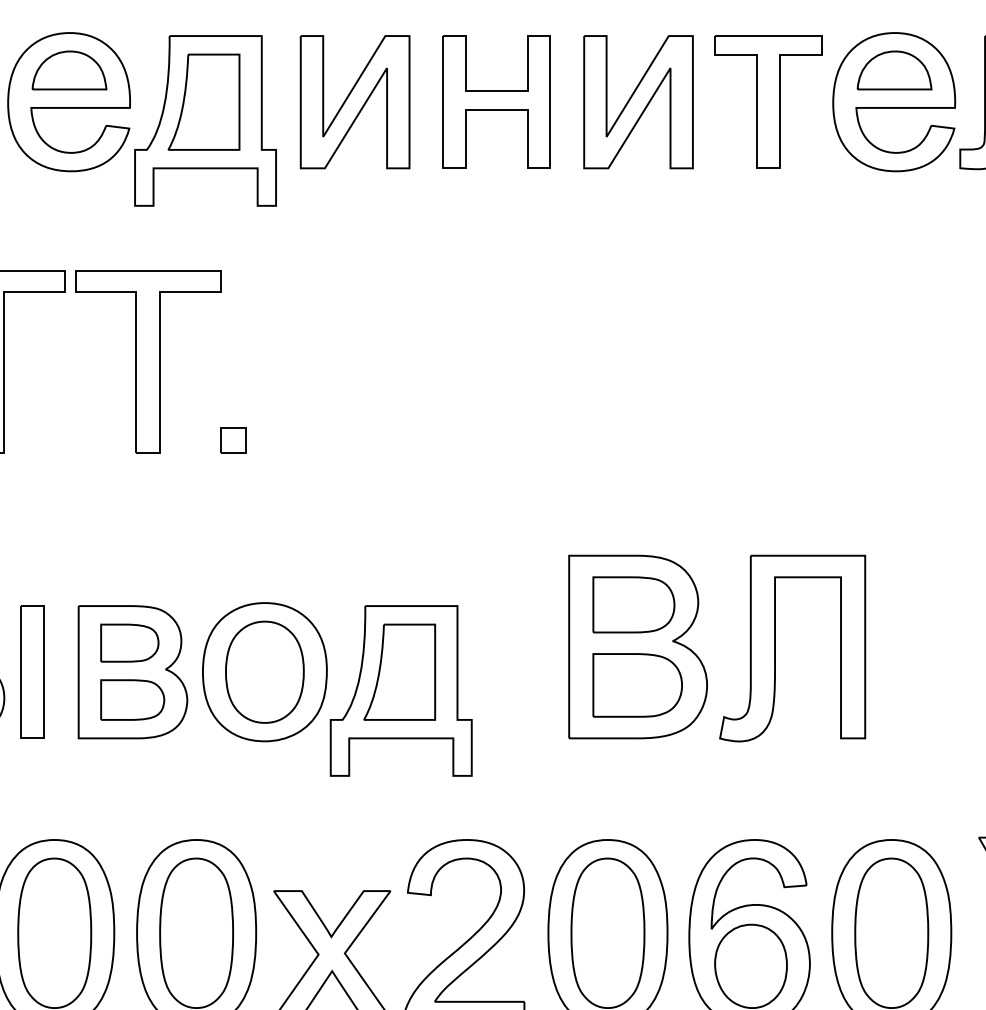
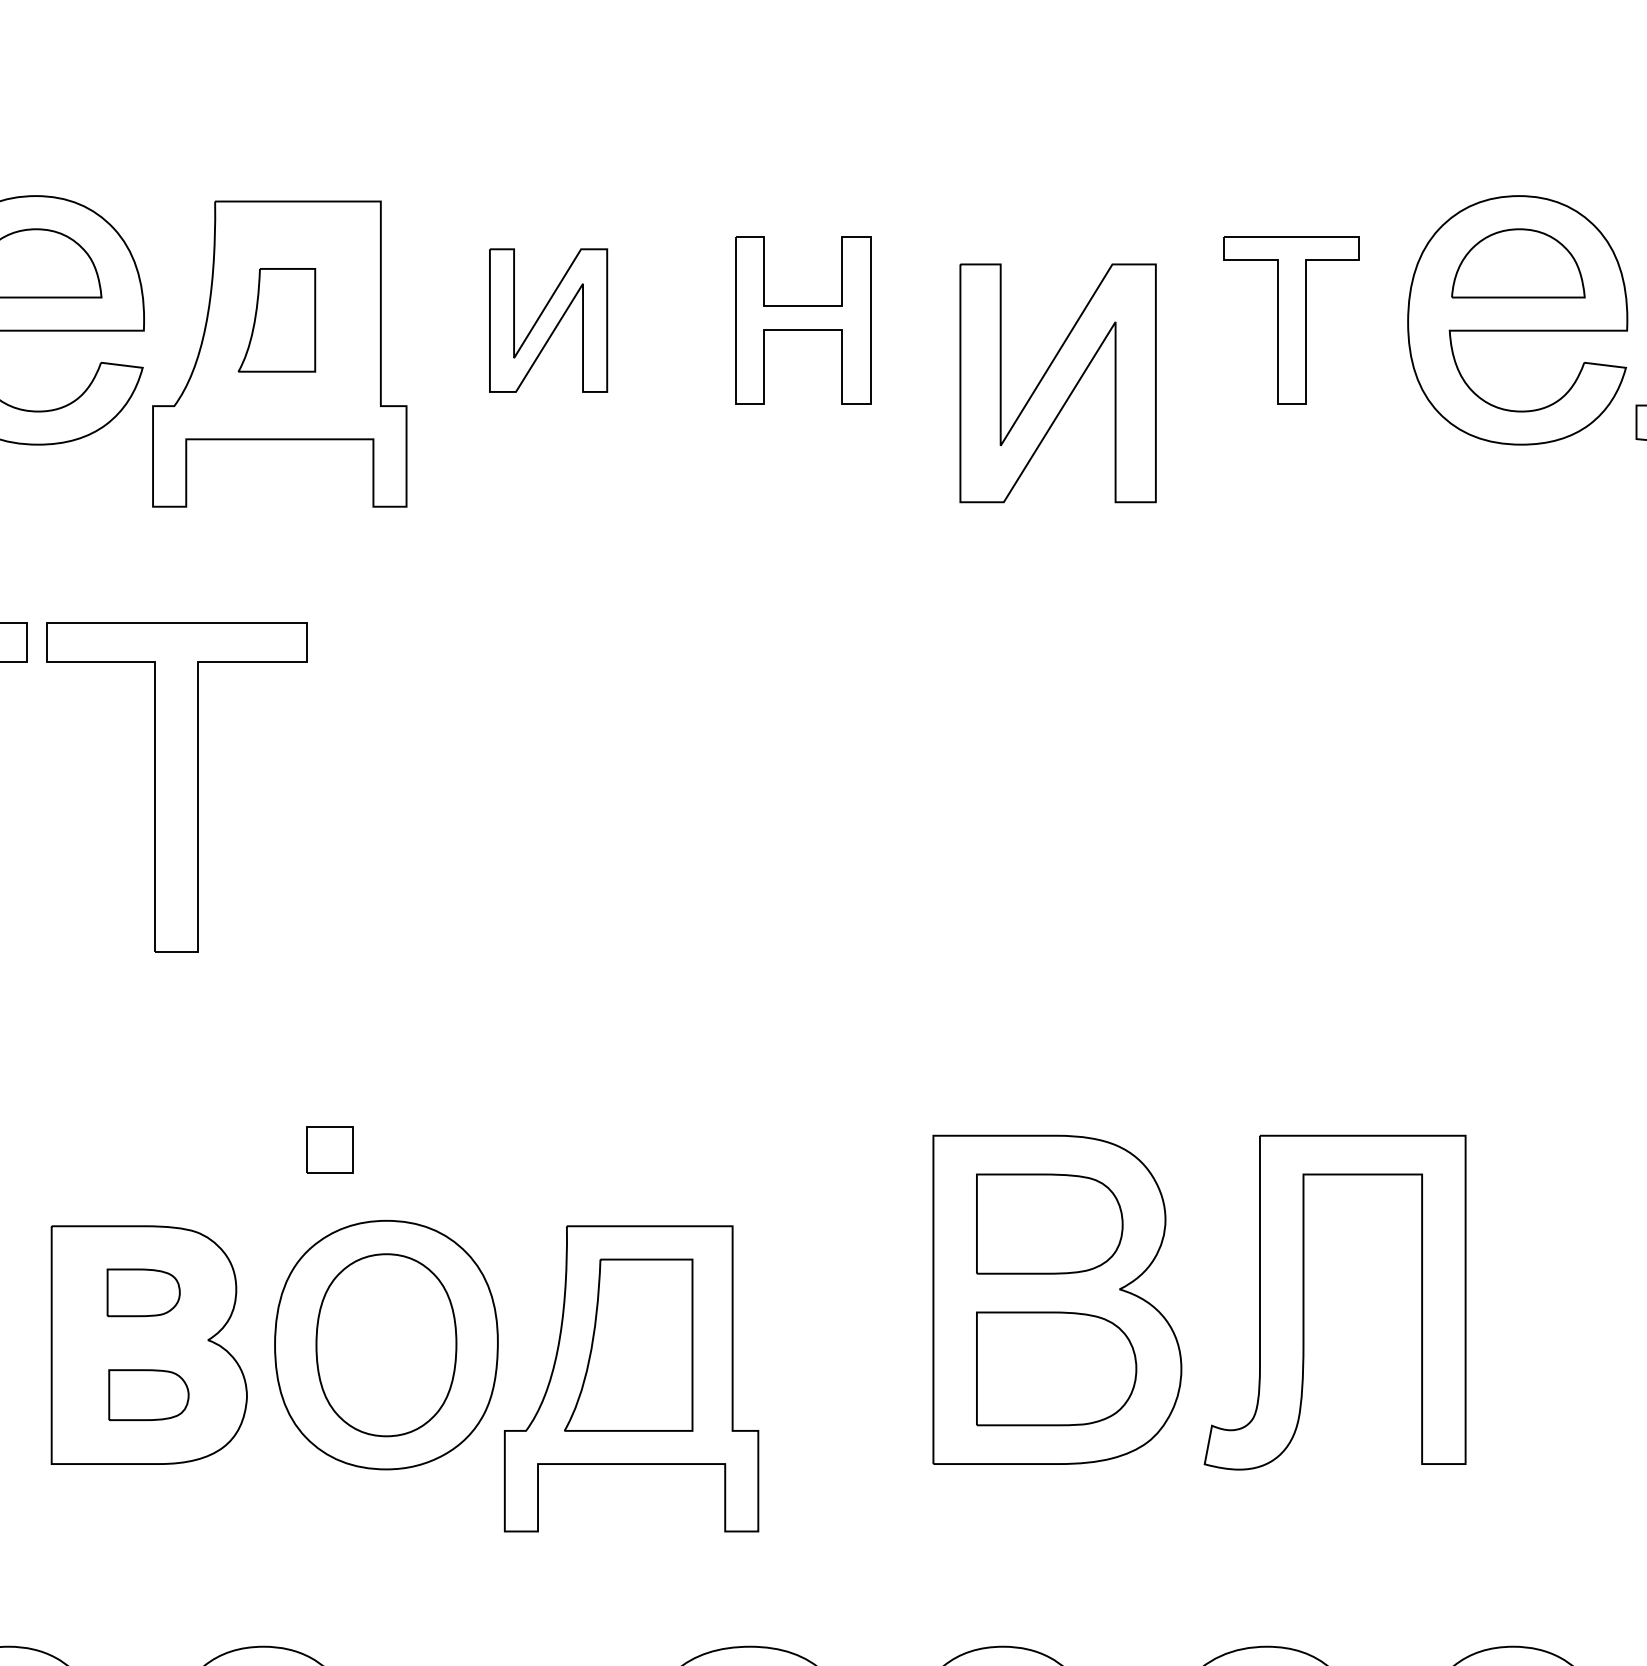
part: (203, 101) -> (276, 319), size x0.6
part: (496, 101) -> (802, 319), size x0.7
part: (768, 101) -> (1291, 319), size x0.7
part: (354, 102) -> (547, 320), size x0.6
part: (638, 102) -> (1058, 383), moved
part: (233, 440) -> (329, 1149), moved
part: (129, 642) -> (143, 1291), size x0.7
part: (132, 699) -> (148, 1394), size x0.7

